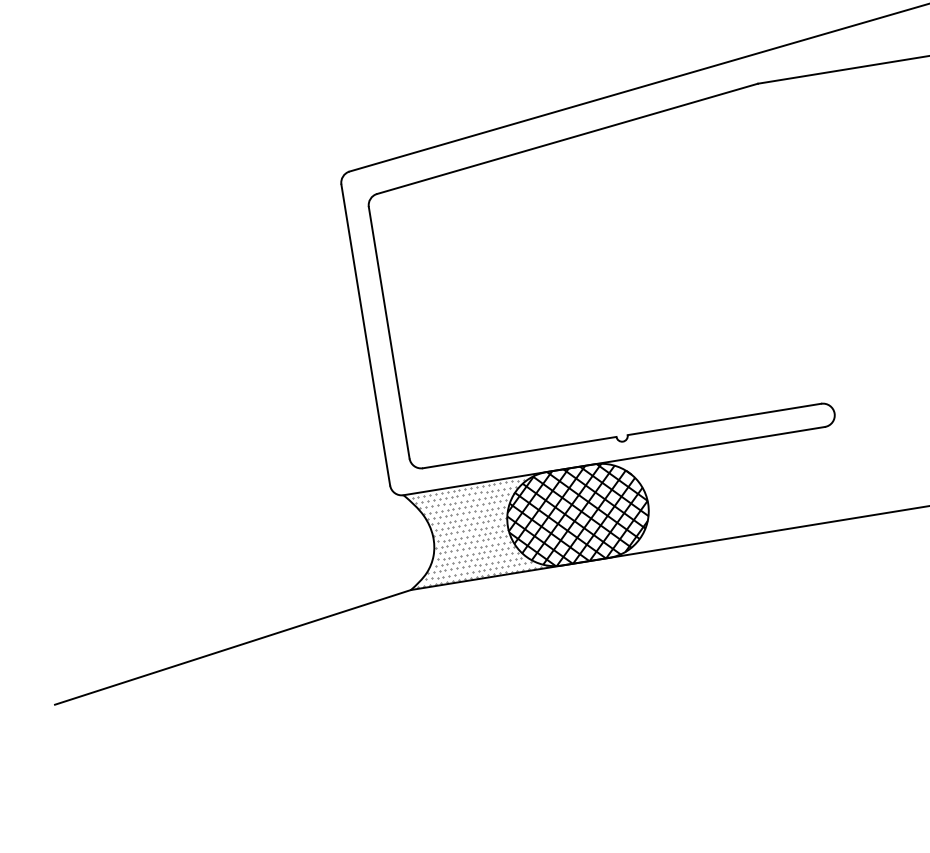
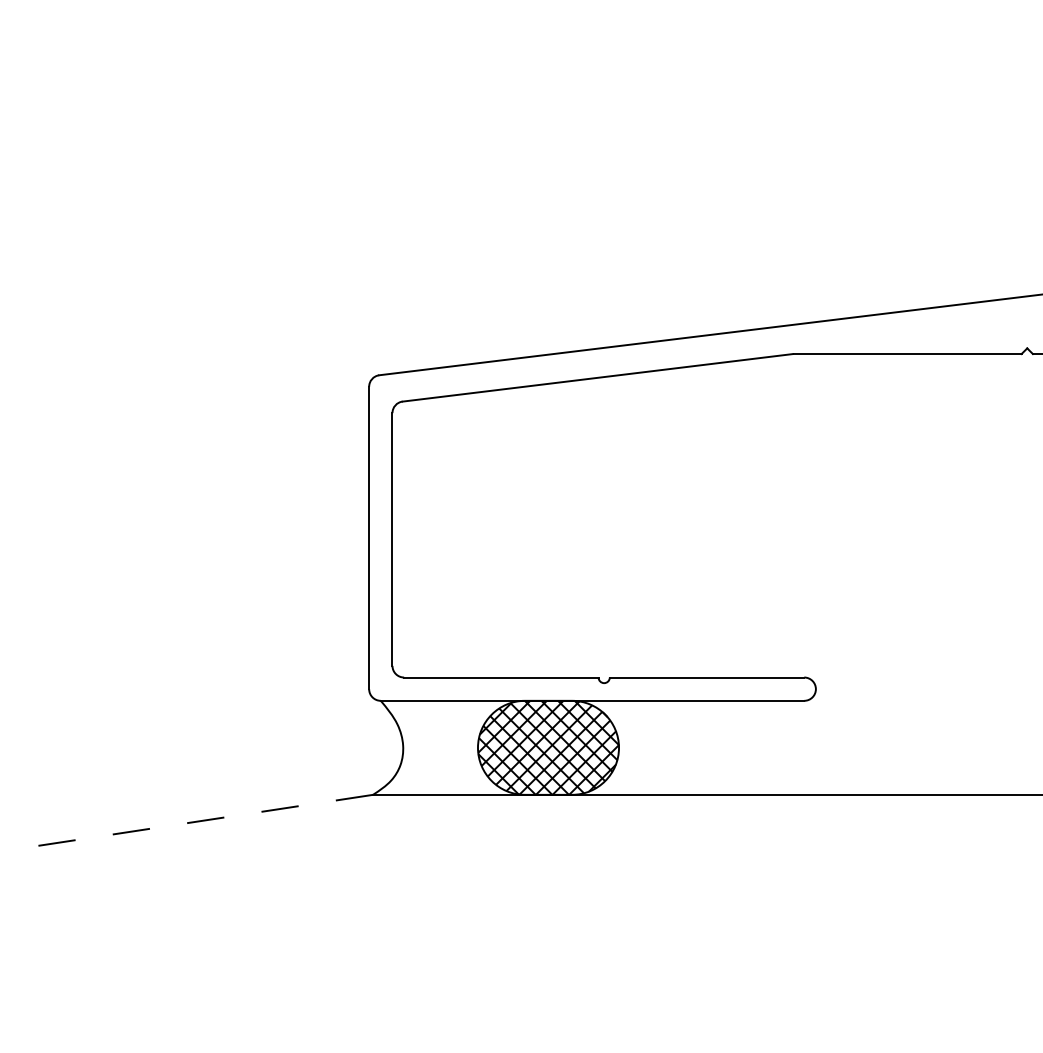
hatch: (474, 532) -> (444, 748), removed
line: (232, 647) -> (189, 822), solid -> dashed

